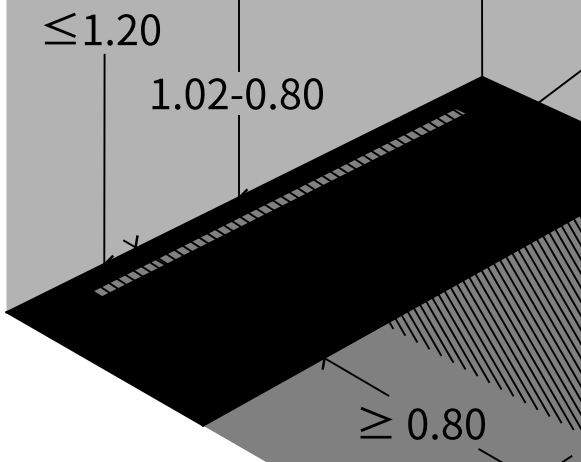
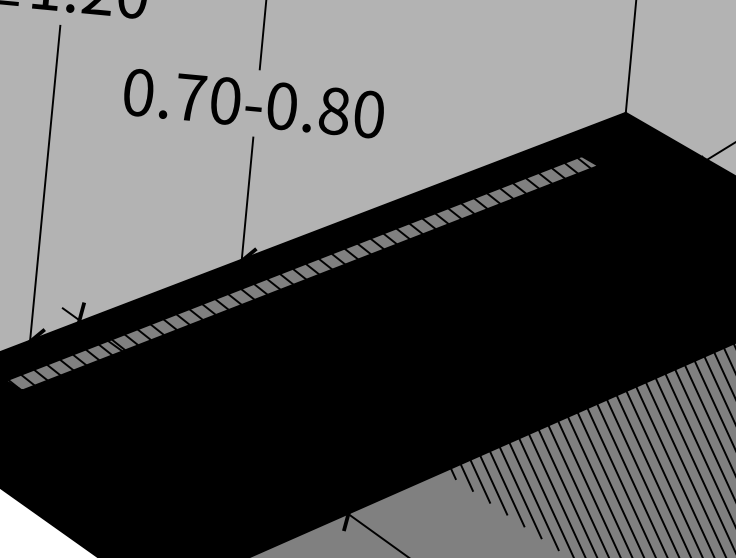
text: (189, 93) -> (182, 96), 1.02-0.80 -> 0.70-0.80

